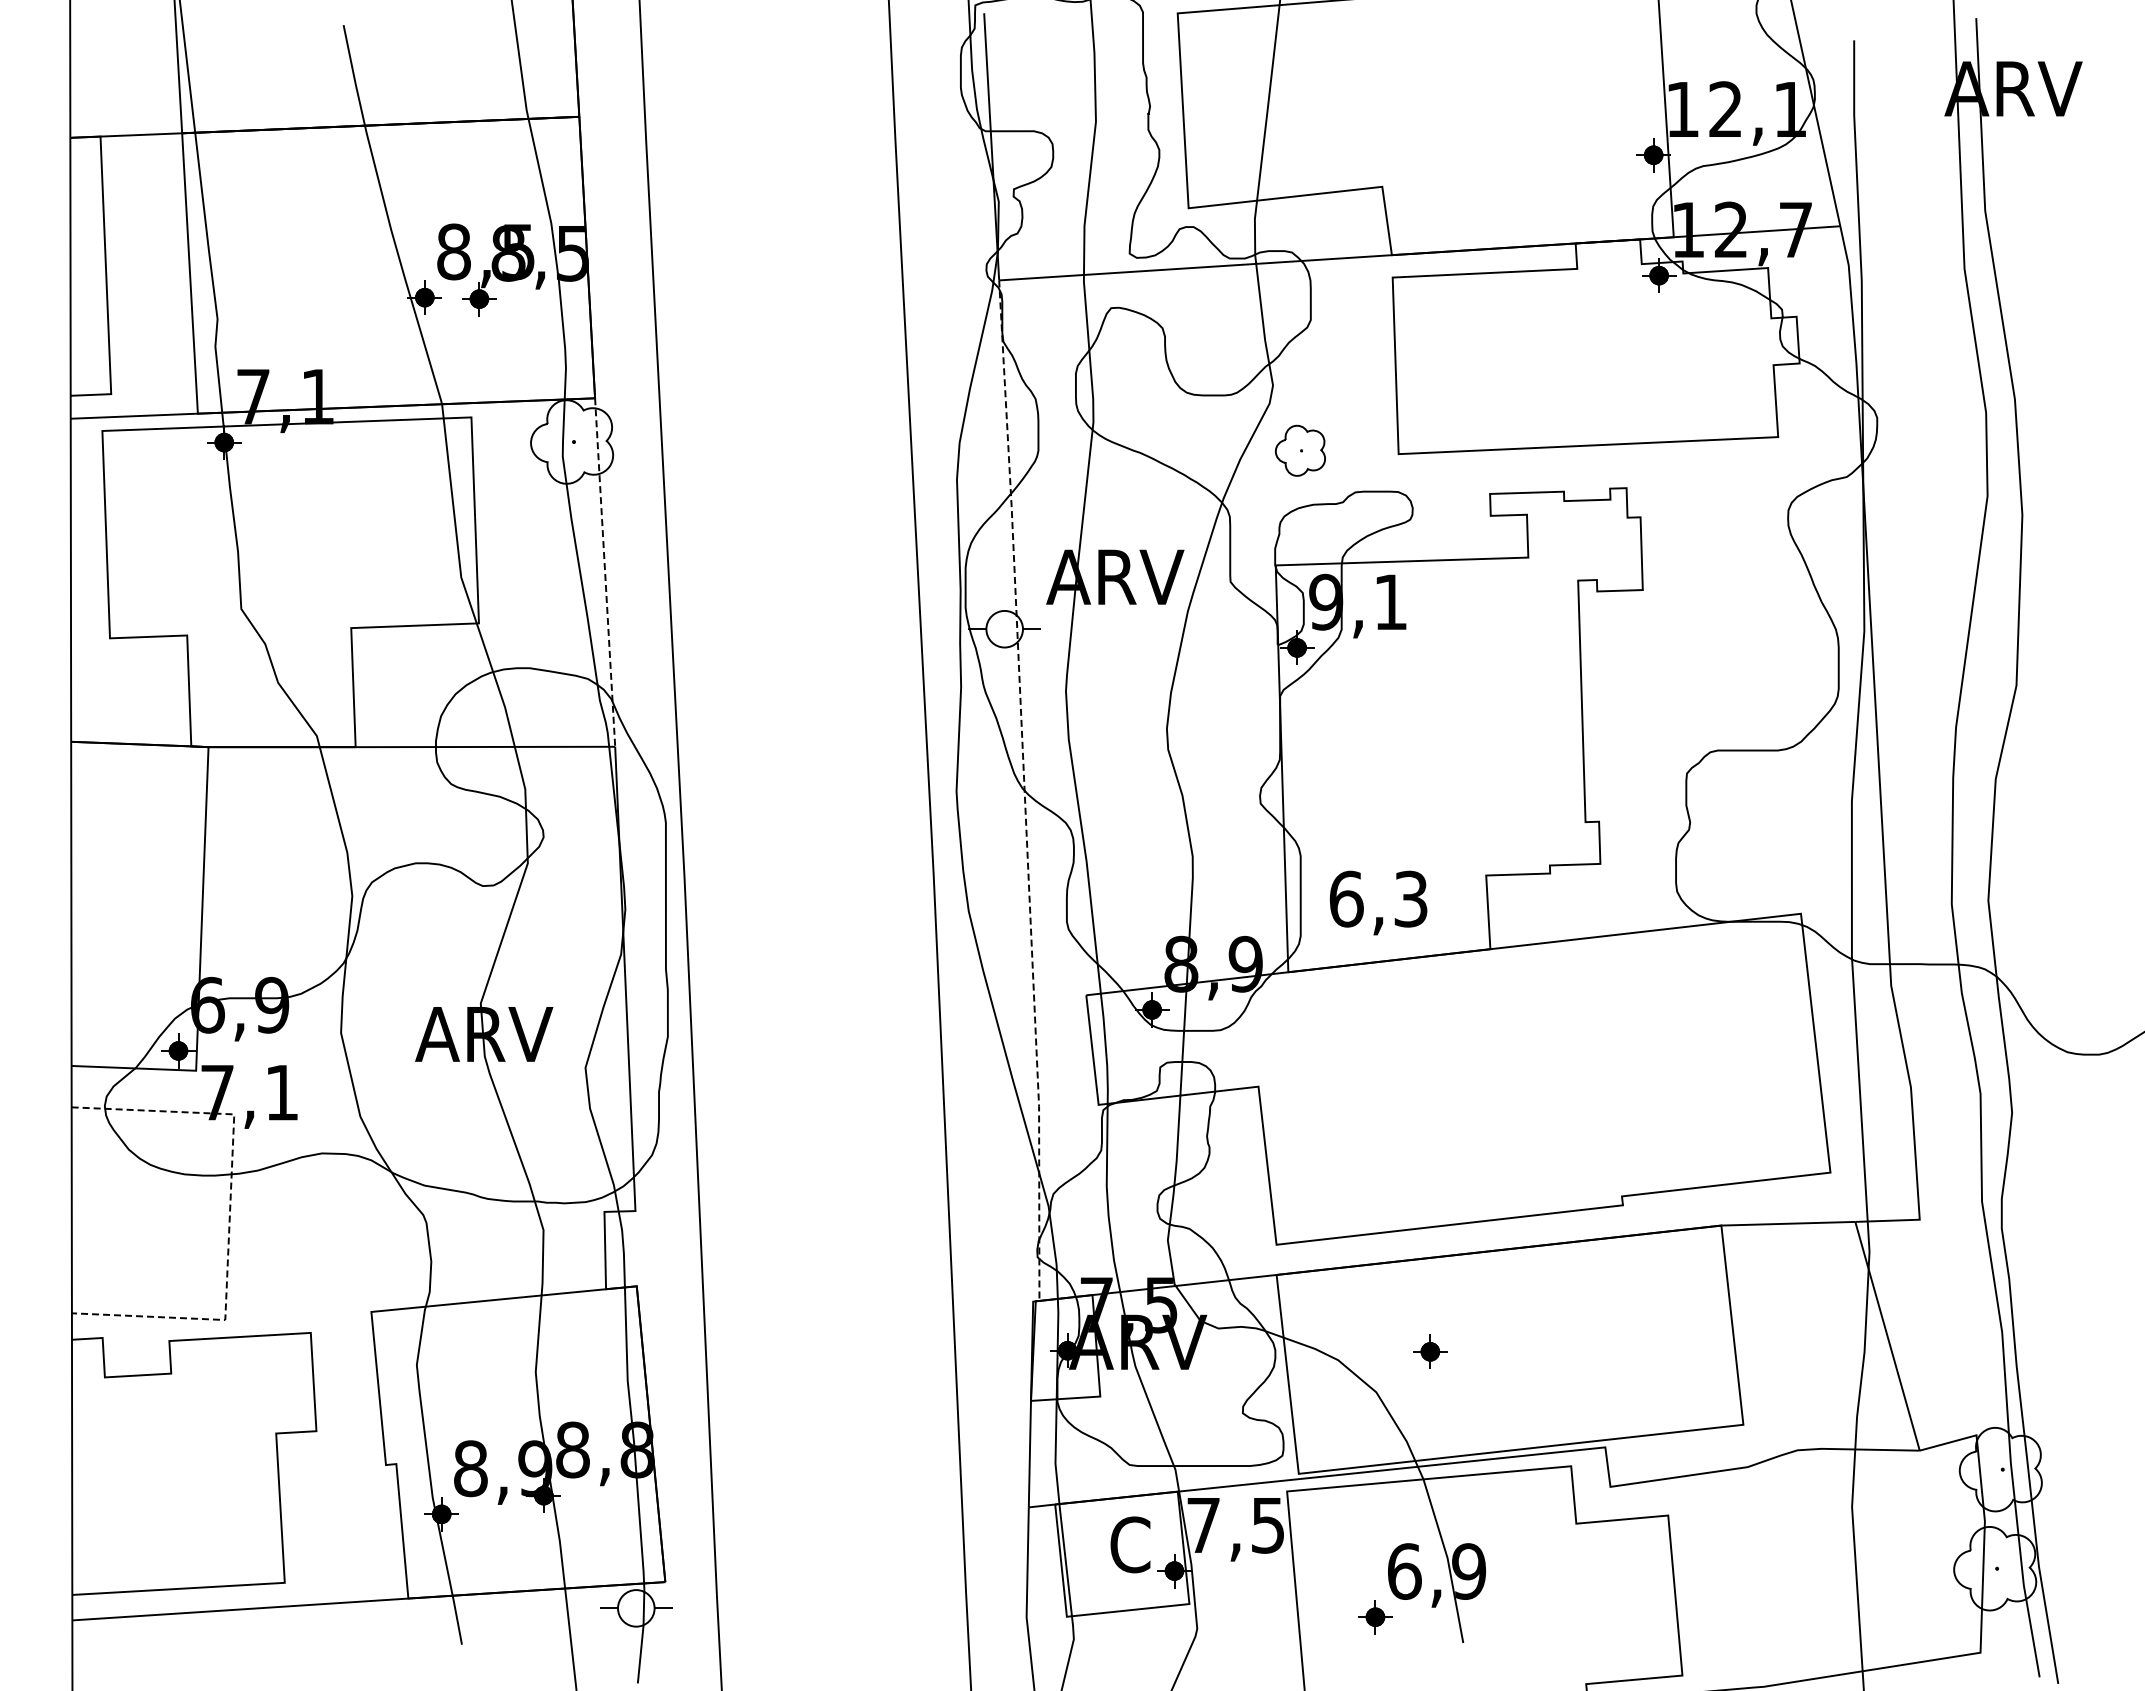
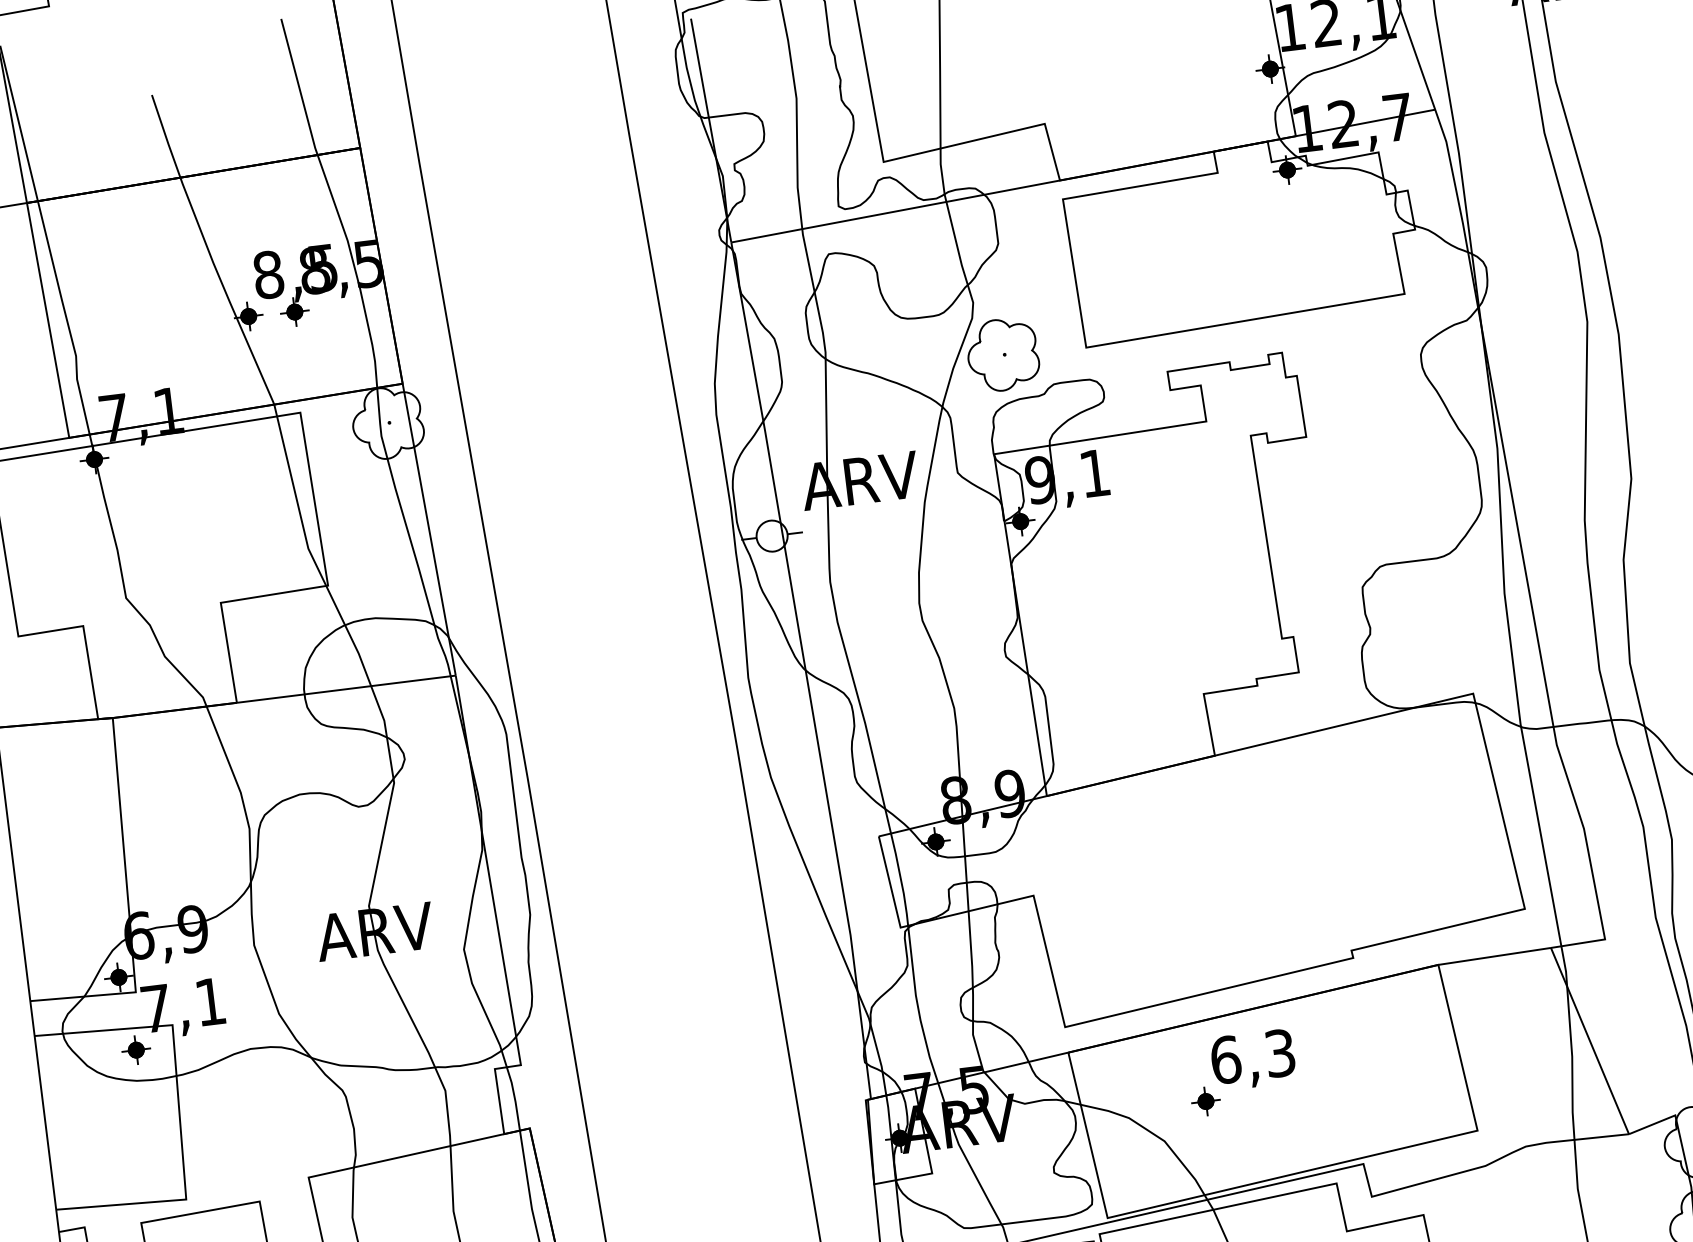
part: (1300, 450) -> (1003, 354), size x1.67
line: (605, 572) -> (429, 529), dashed -> solid
line: (1024, 791) -> (805, 670), dashed -> solid
text: (1378, 902) -> (1253, 1059), moved
part: (188, 1138) -> (136, 1050), added
line: (229, 1213) -> (178, 1109), dashed -> solid

